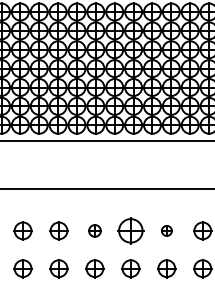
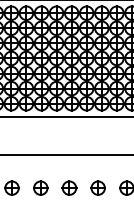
part: (94, 230) -> (40, 187), size x1.43
part: (130, 230) -> (69, 187), size x0.71
part: (166, 230) -> (97, 187), size x1.67

